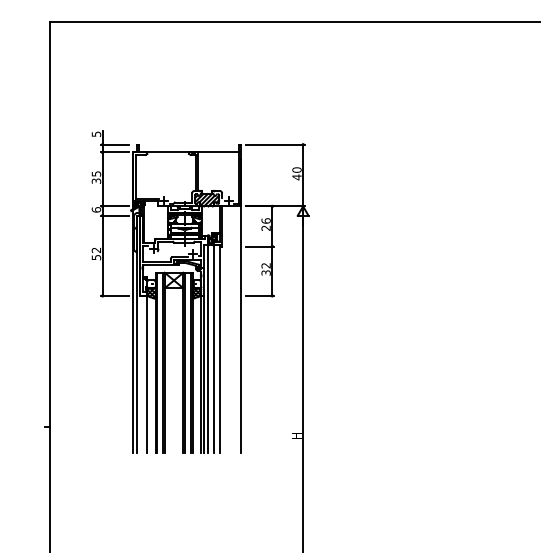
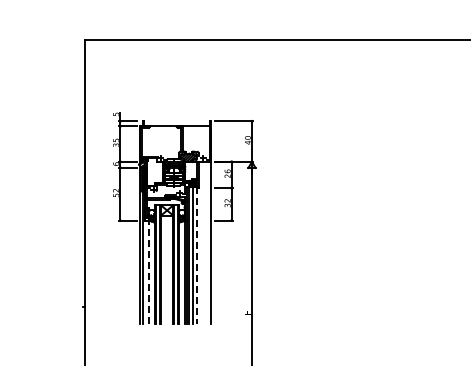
line: (220, 350) -> (197, 256), solid -> dashed
line: (147, 374) -> (149, 272), solid -> dashed

